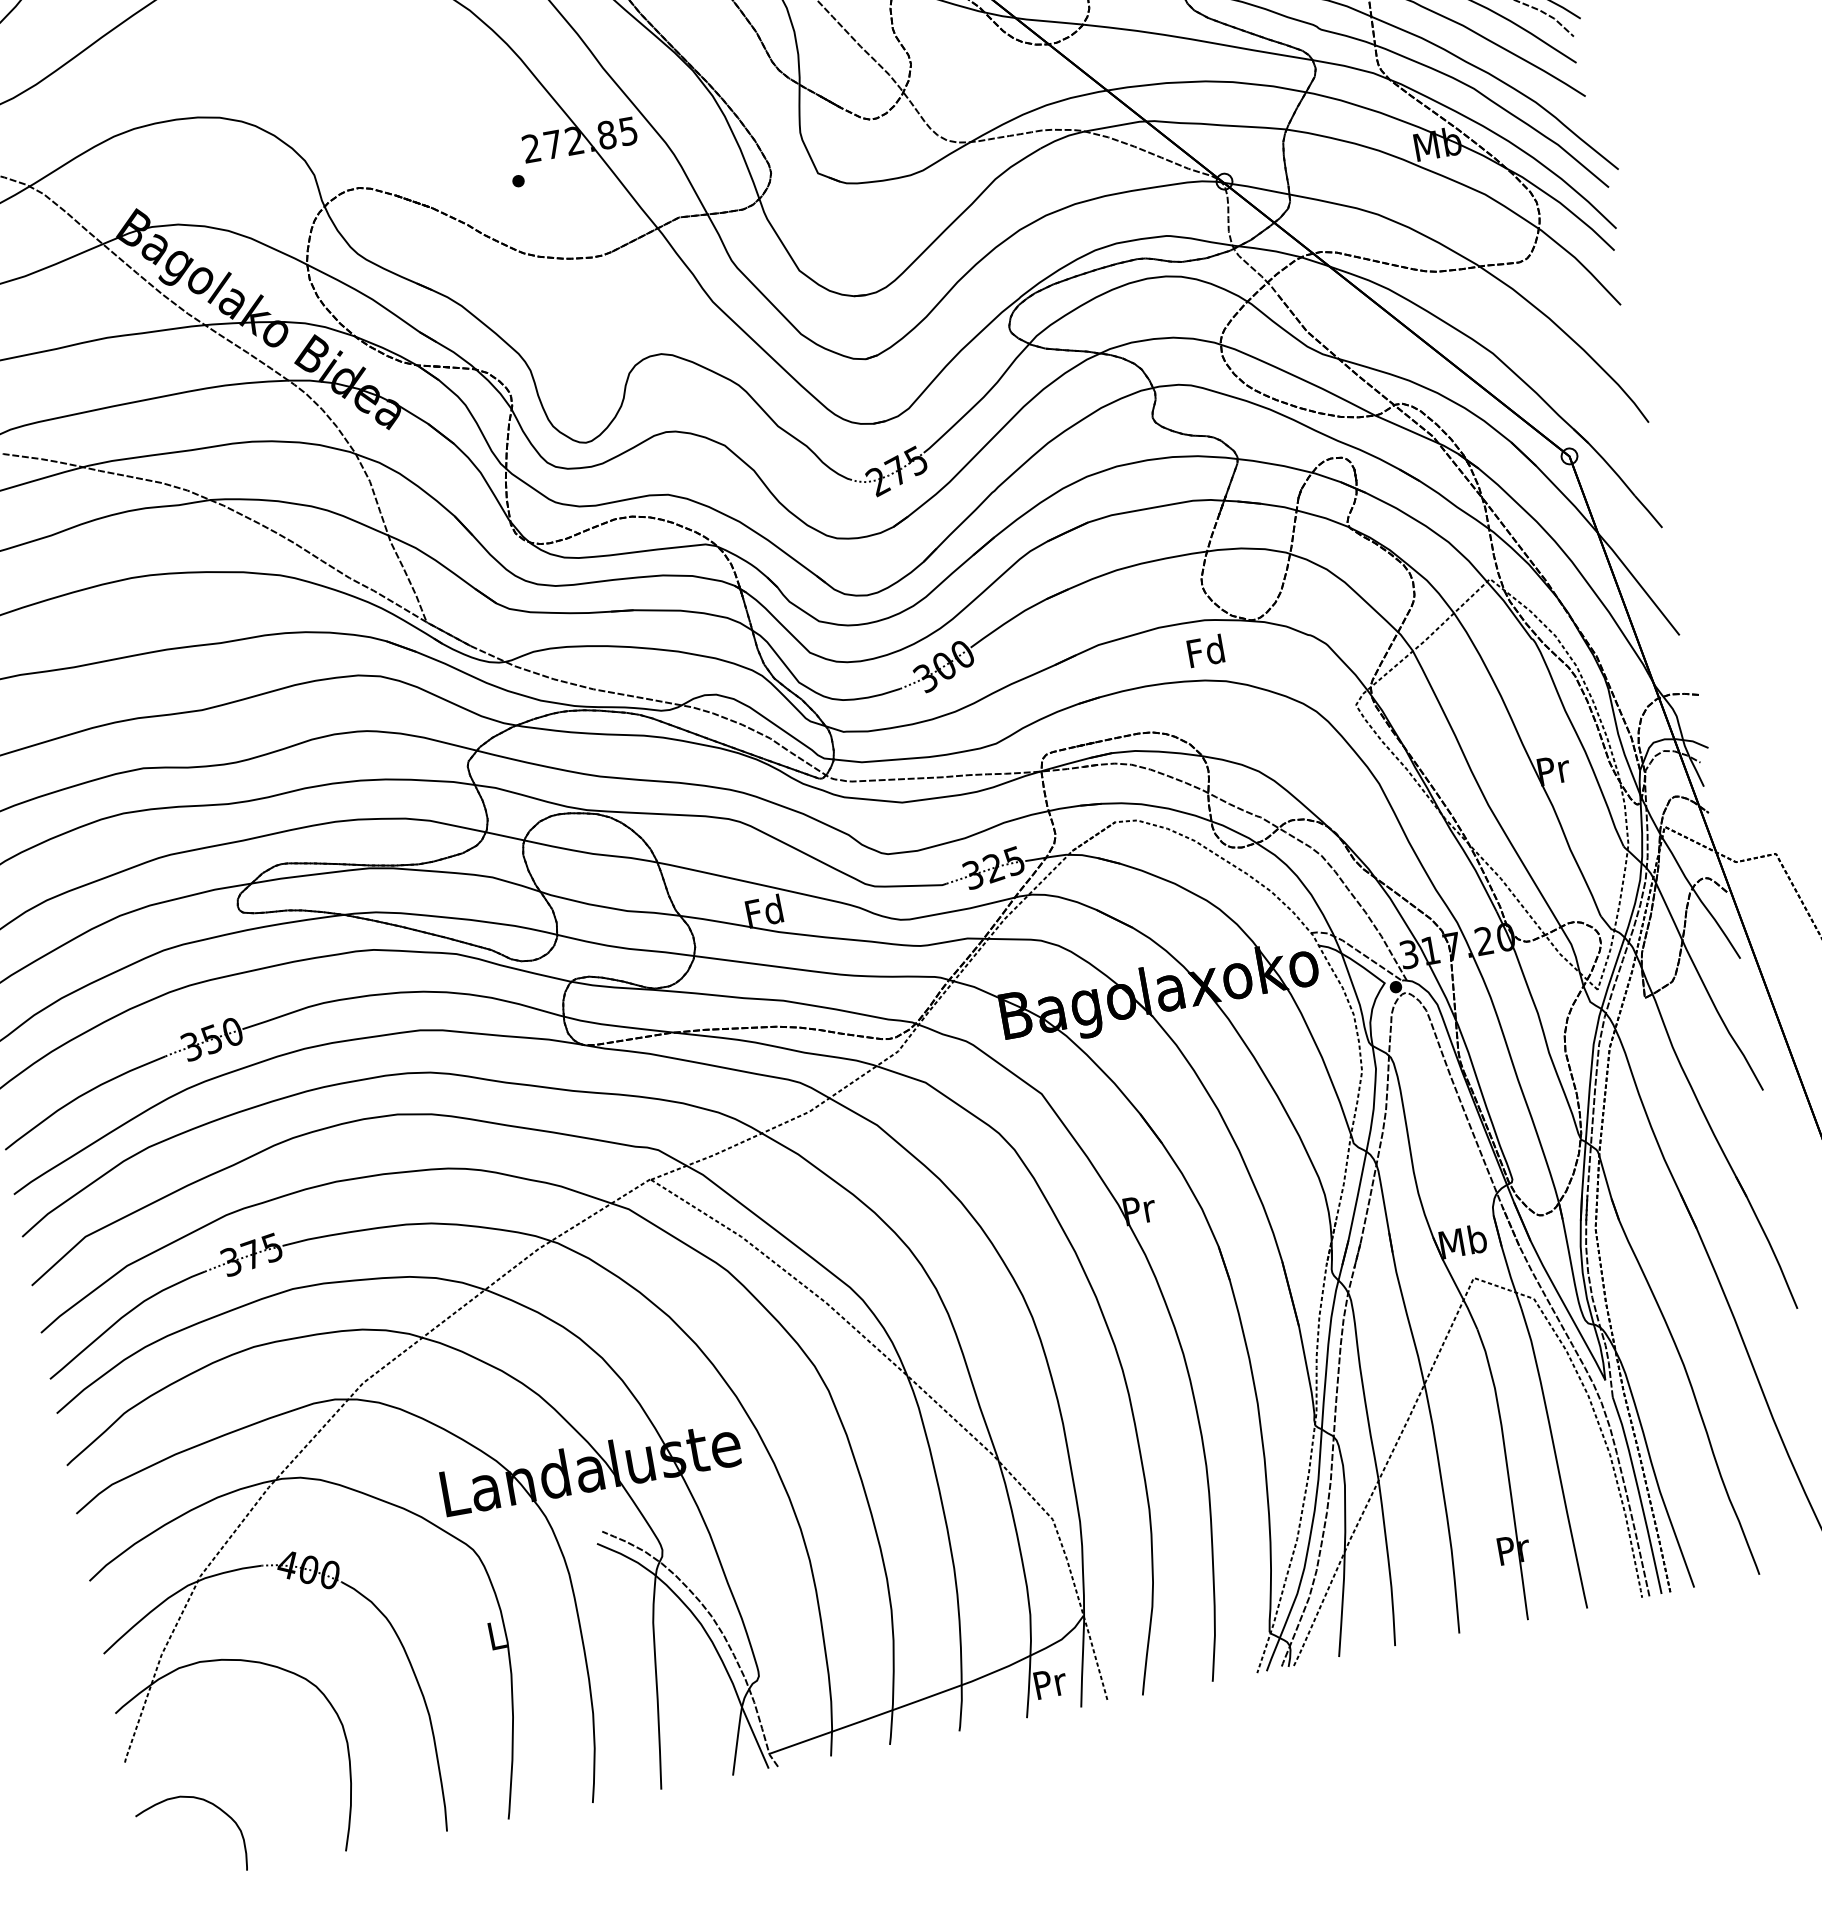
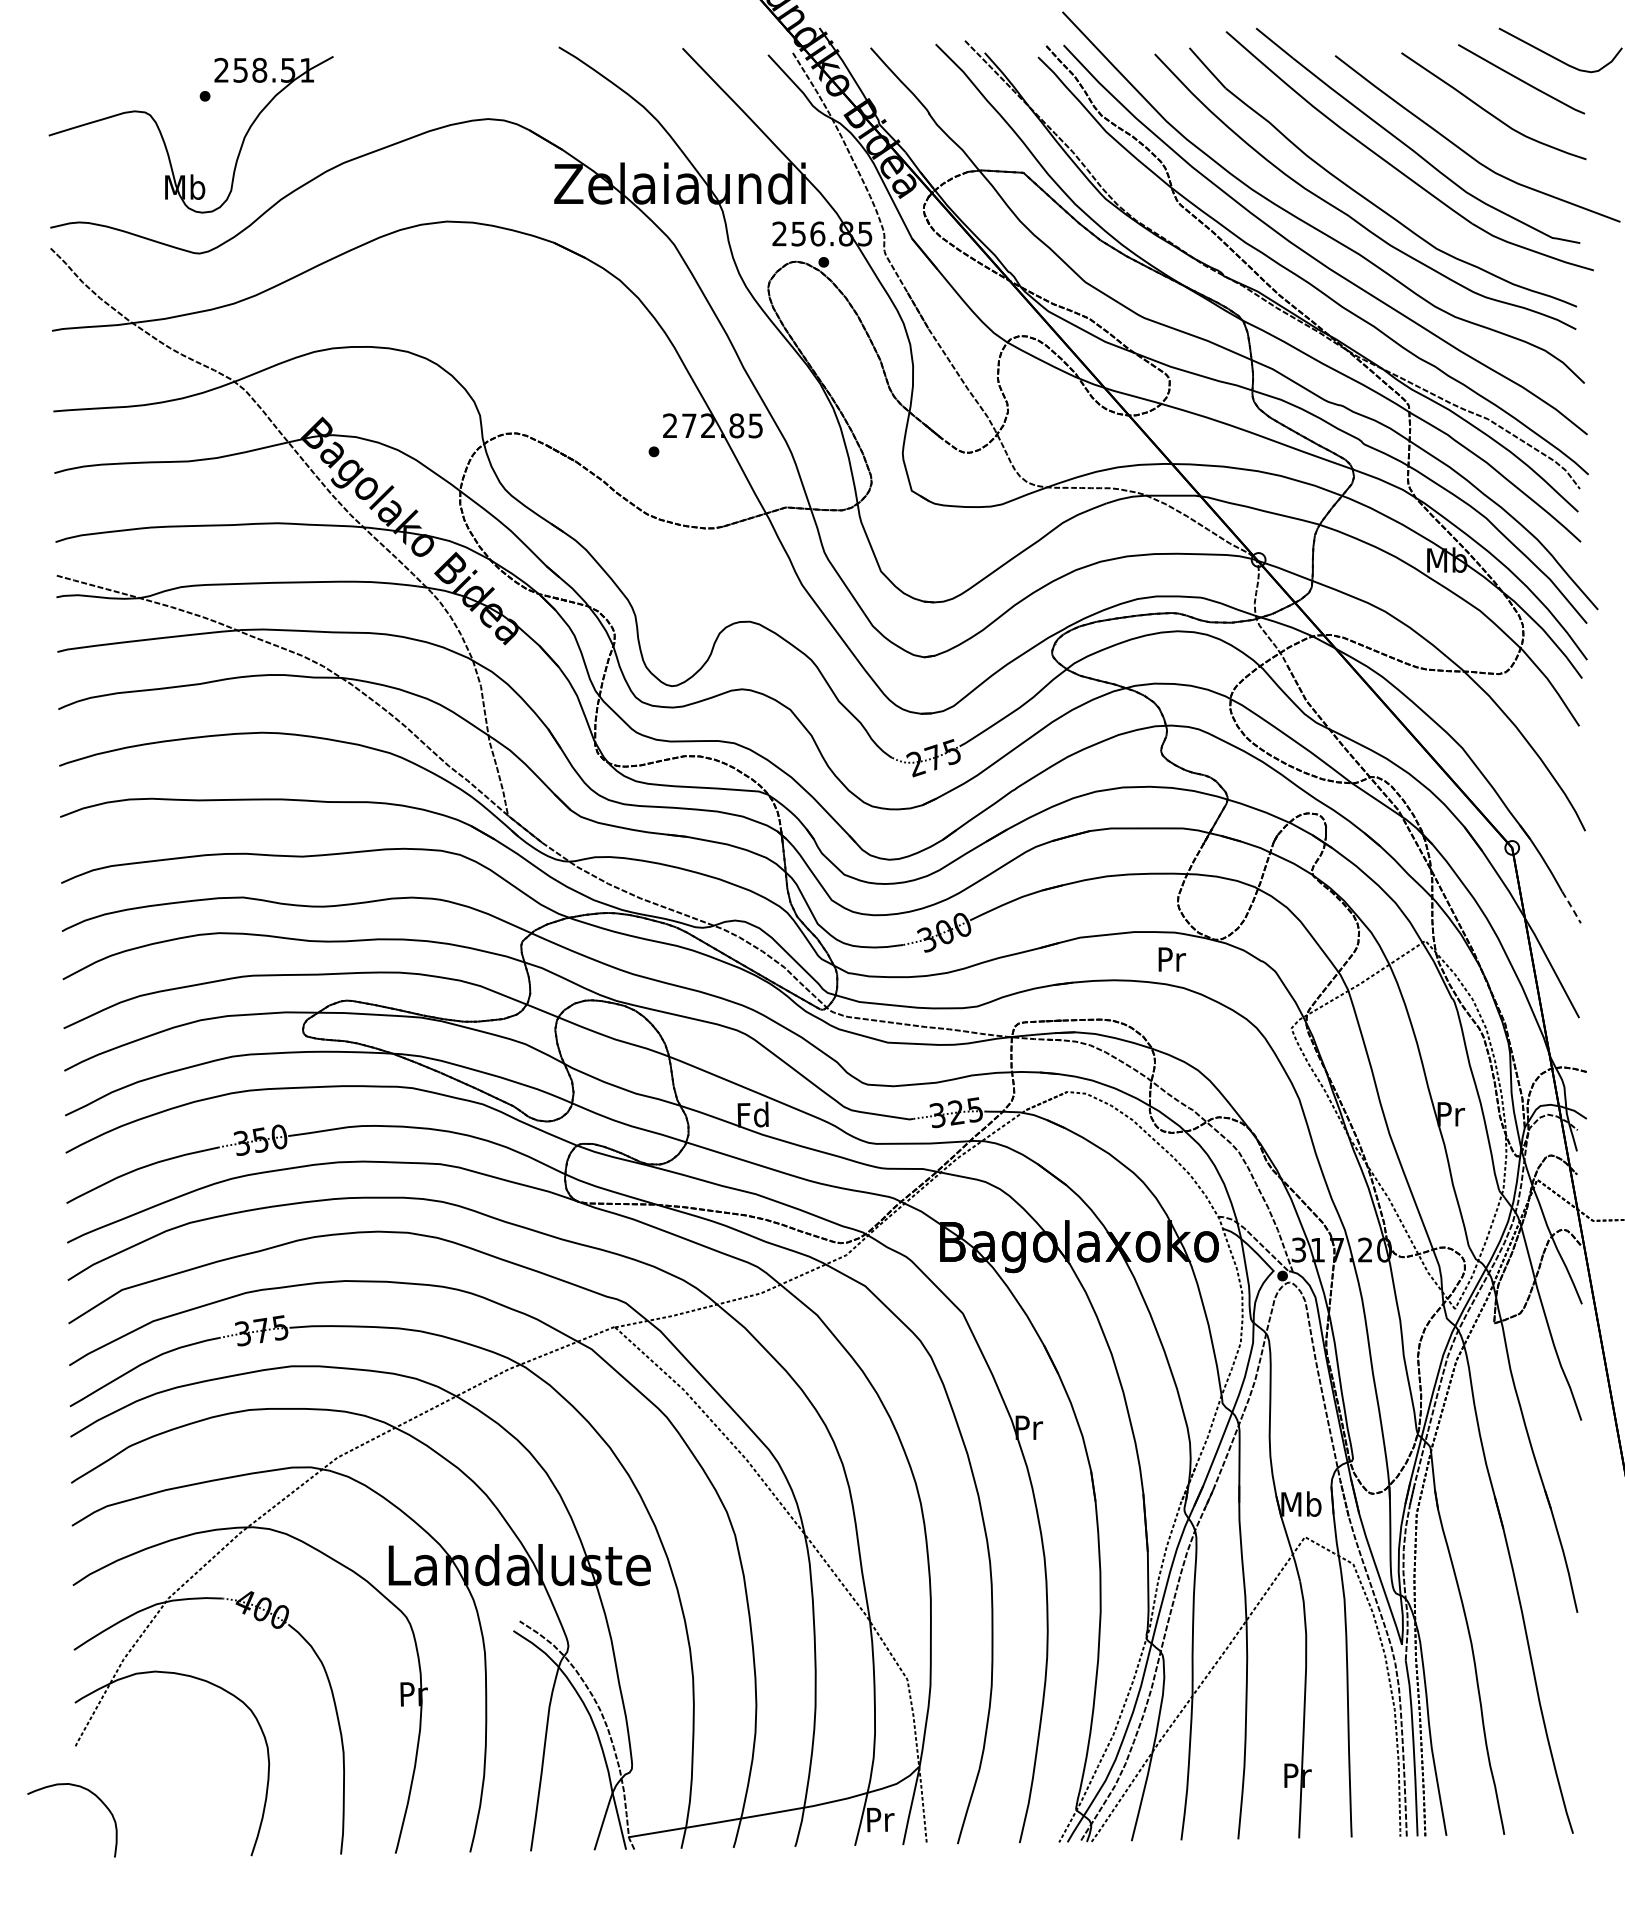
line: (1648, 511) -> (1571, 907), solid -> dashed
text: (1205, 650) -> (1170, 958), Fd -> Pr
text: (496, 1635) -> (413, 1694), L -> Pr
curve: (209, 1803) -> (92, 1794), moved

